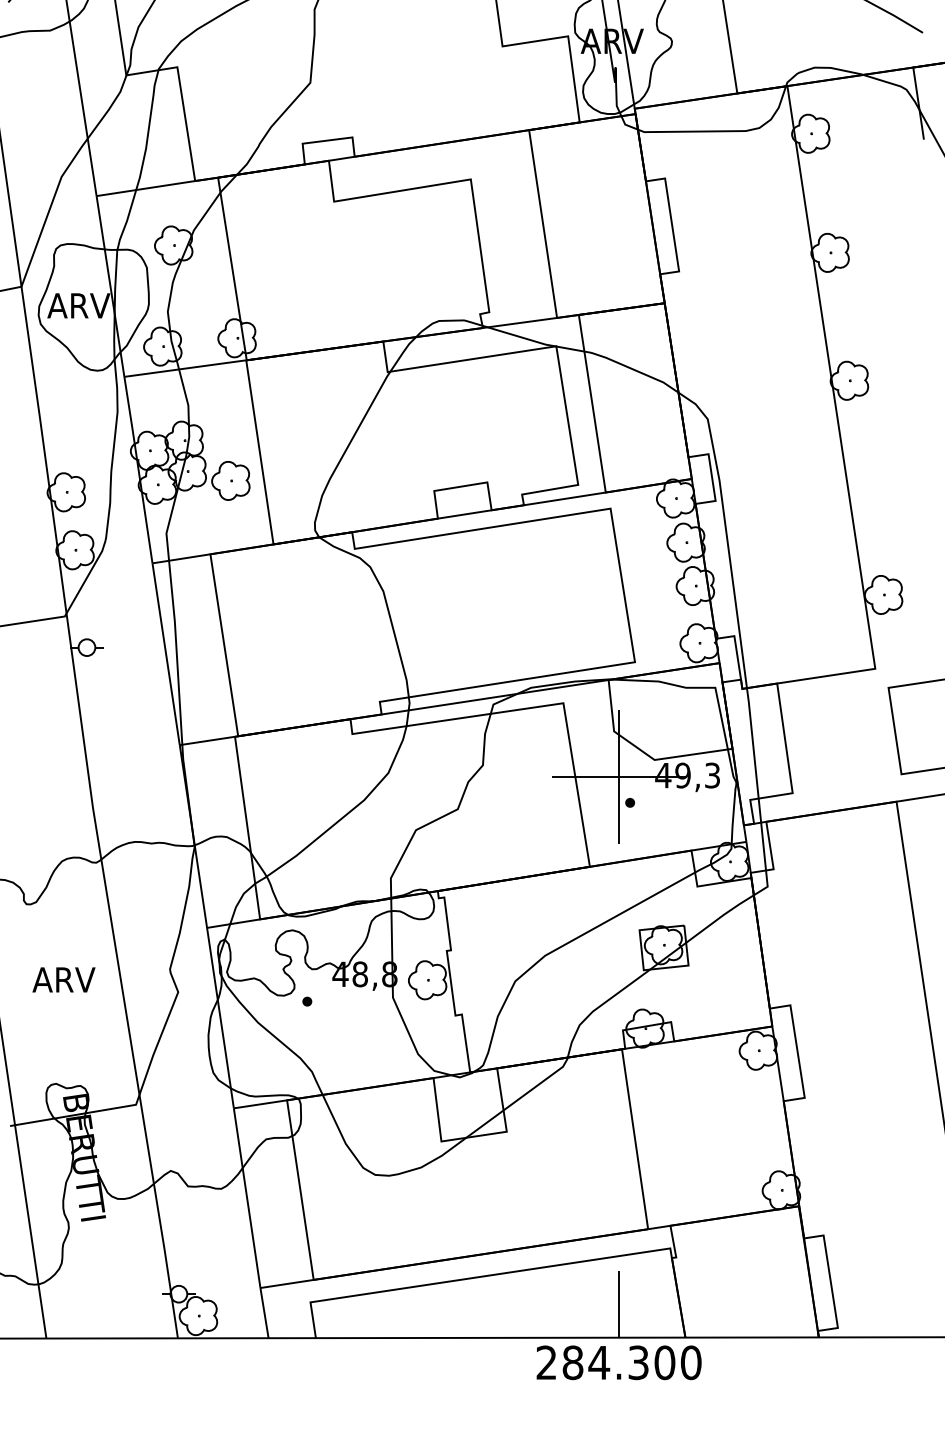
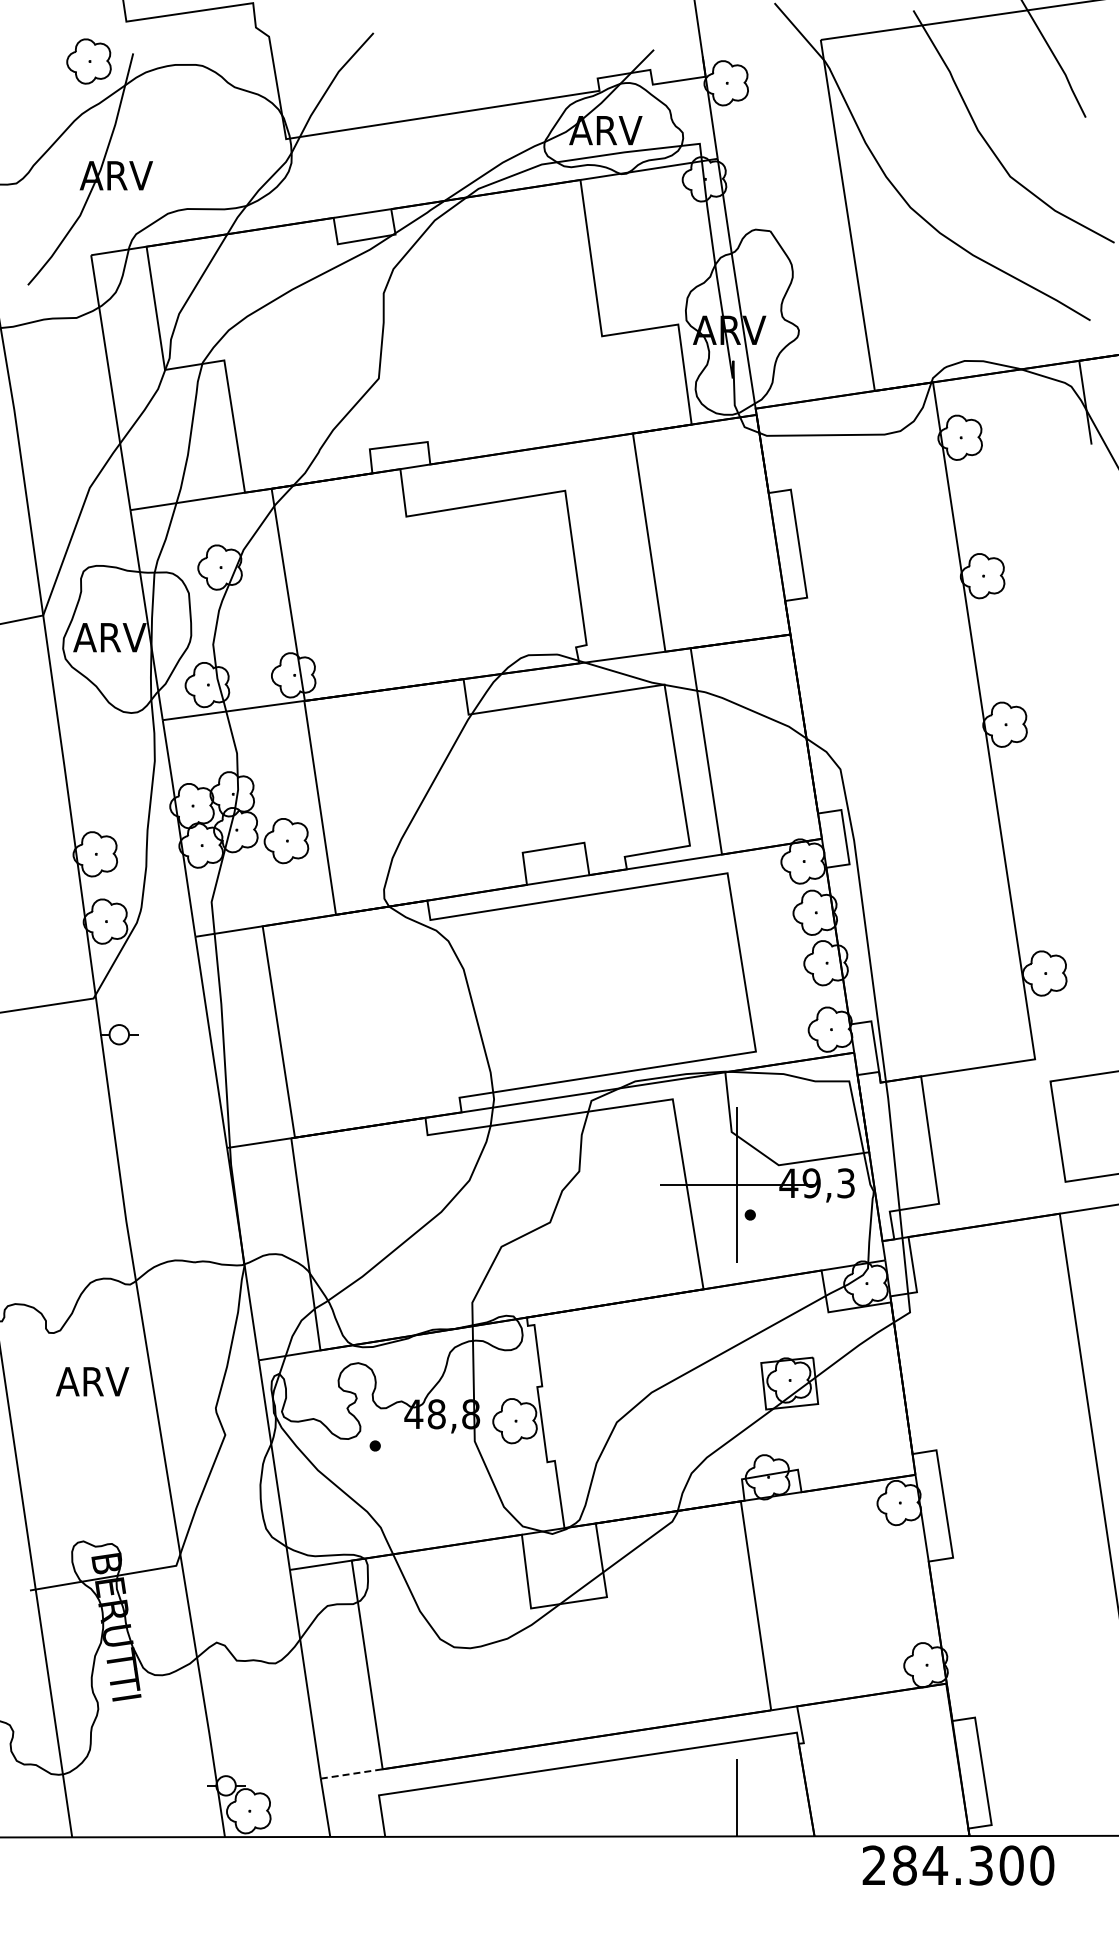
text: (63, 979) -> (92, 1381), moved
line: (287, 1283) -> (352, 1773), solid -> dashed
text: (619, 1362) -> (958, 1865), moved

